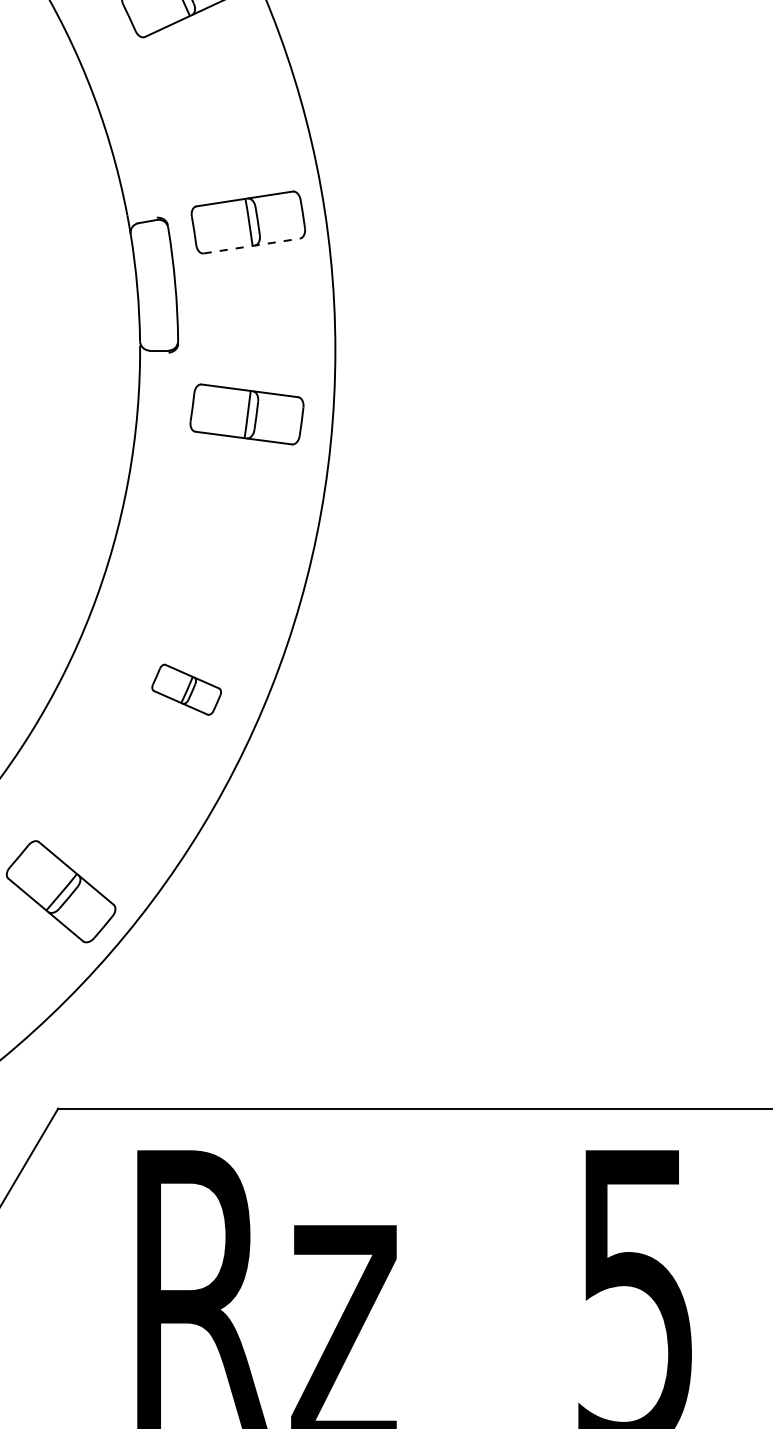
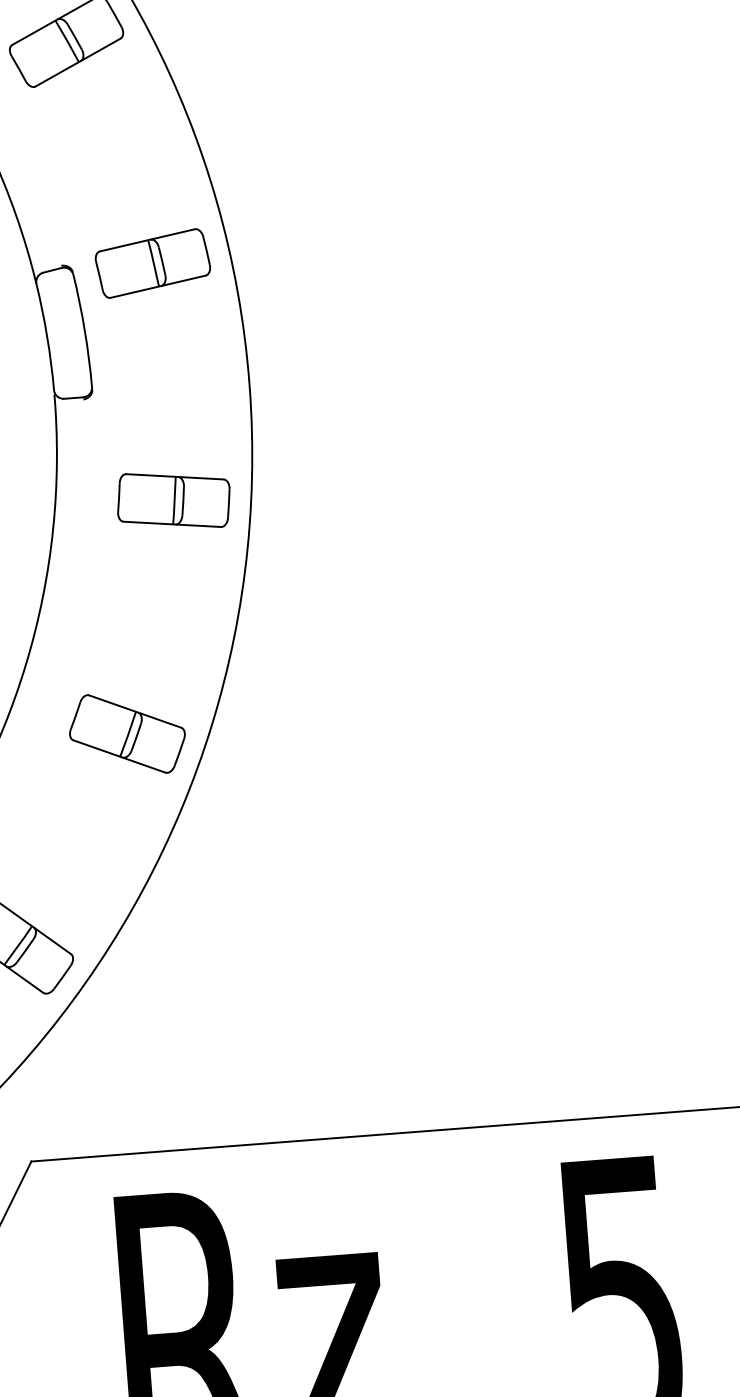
line: (251, 246) -> (157, 287), dashed -> solid
part: (246, 414) -> (173, 500), moved
part: (186, 689) -> (127, 733), size x1.67

